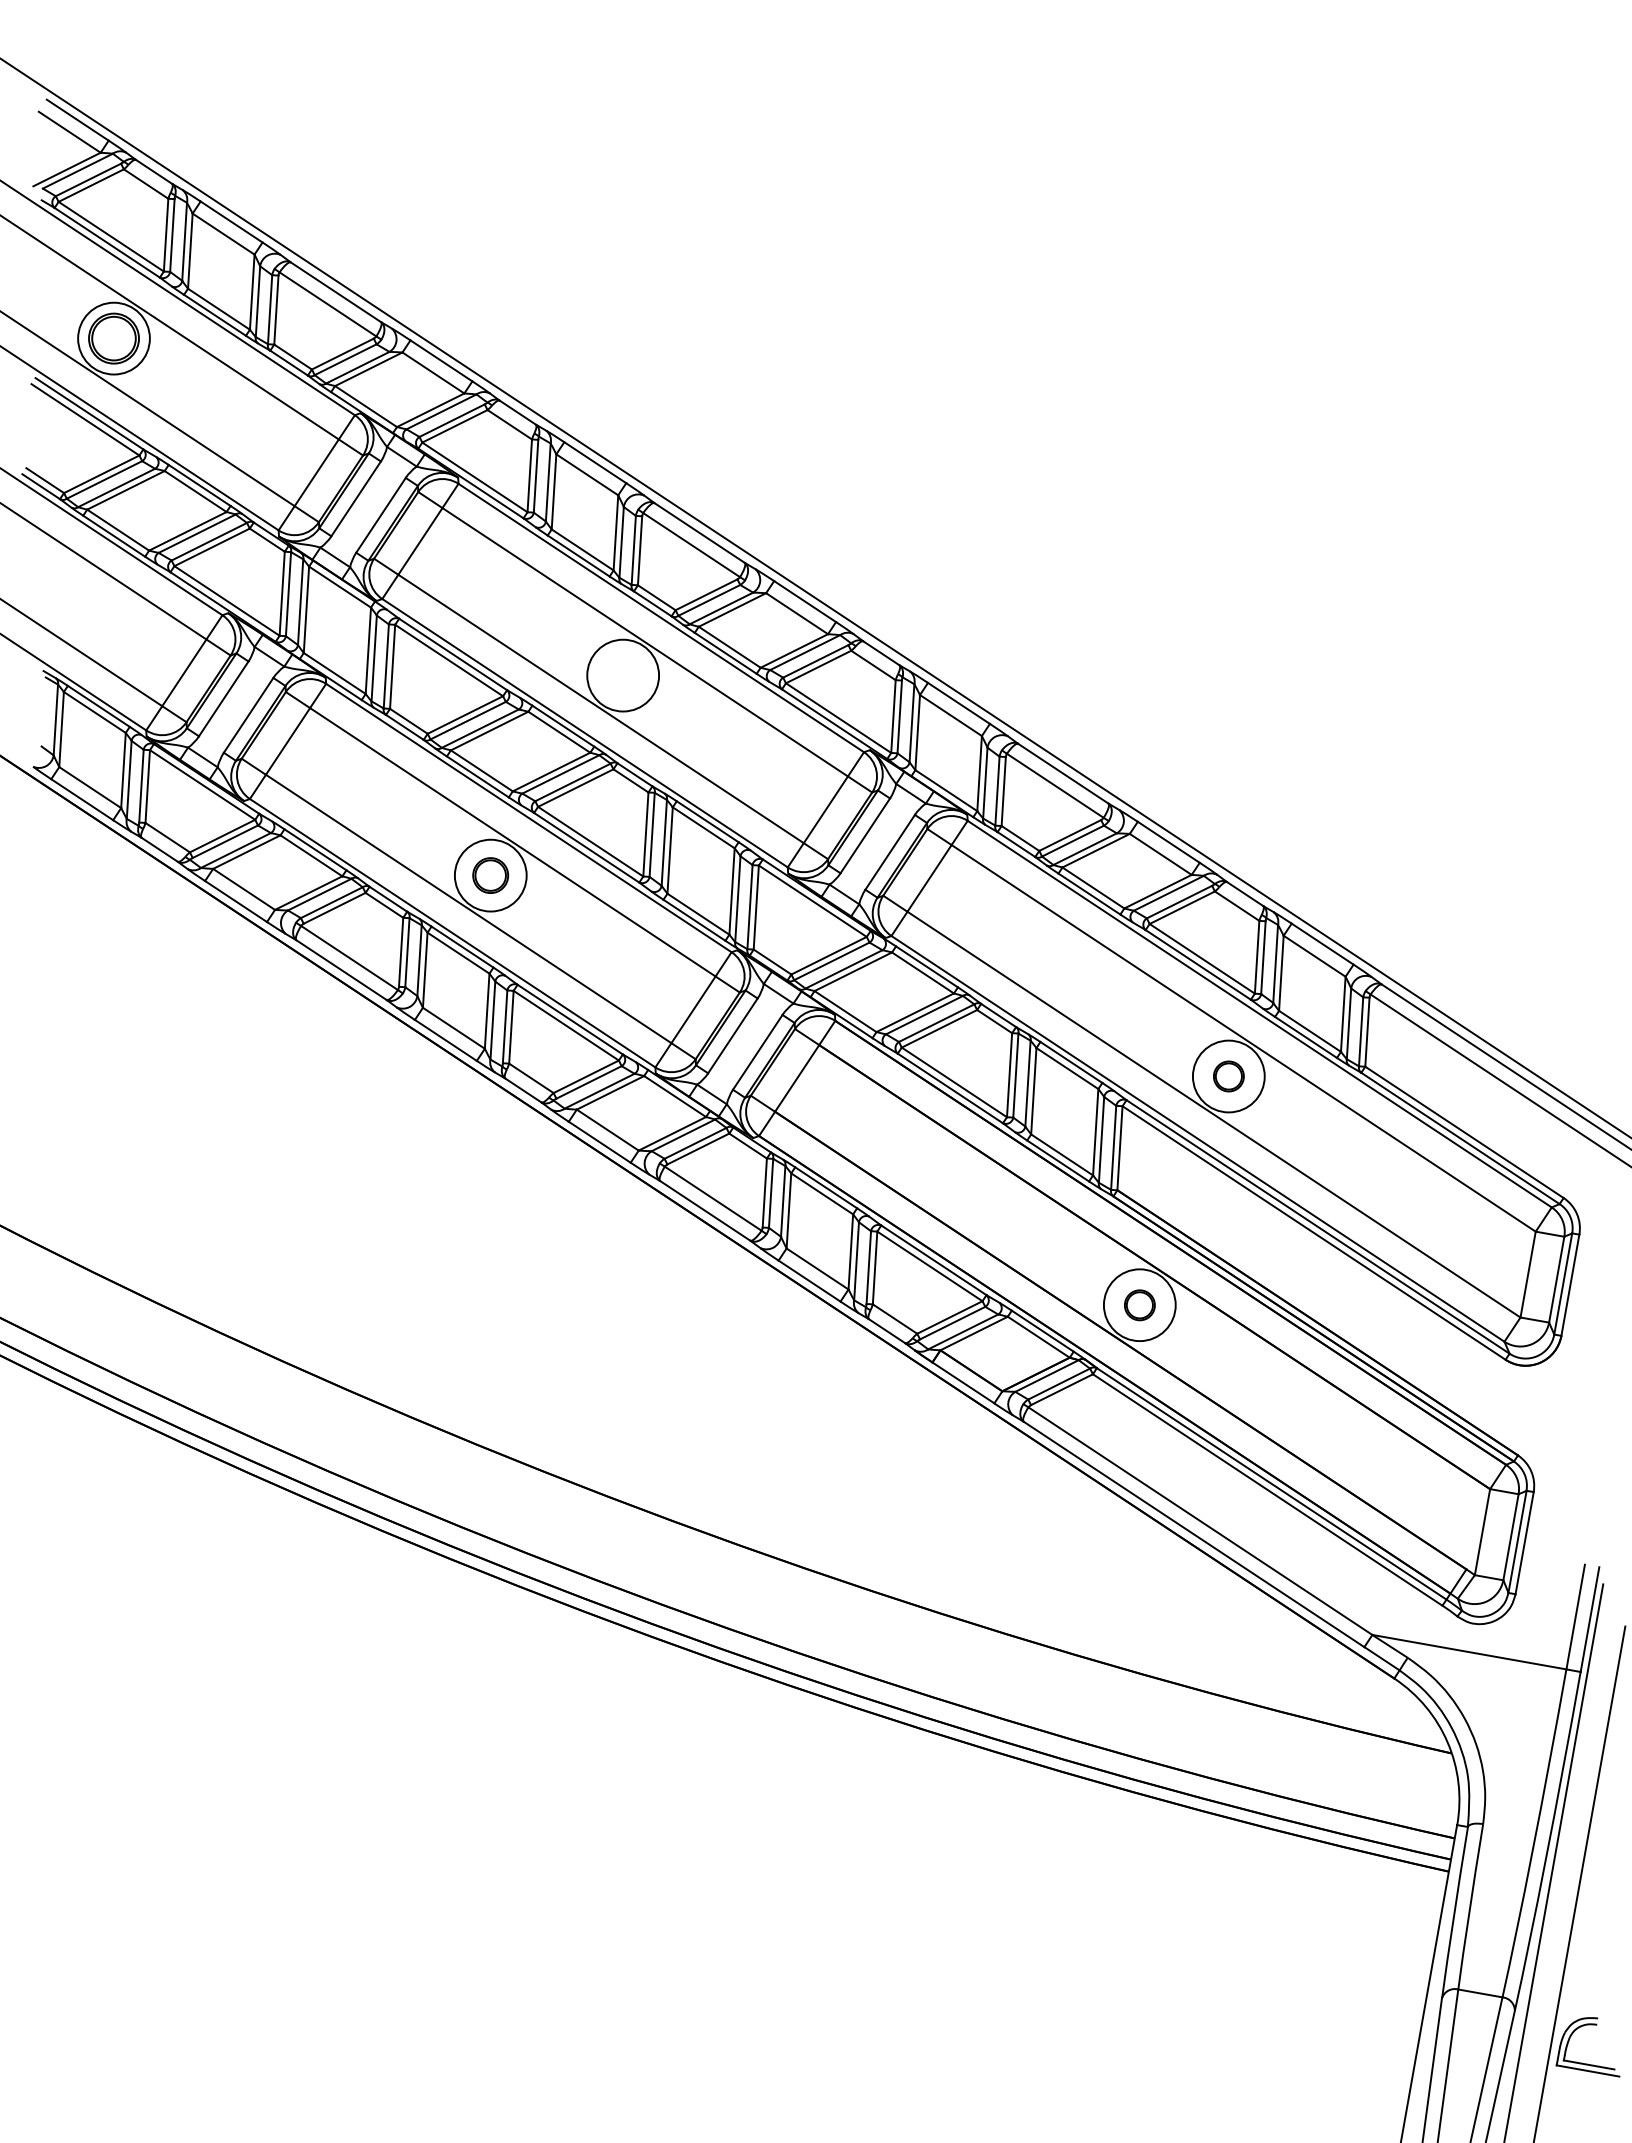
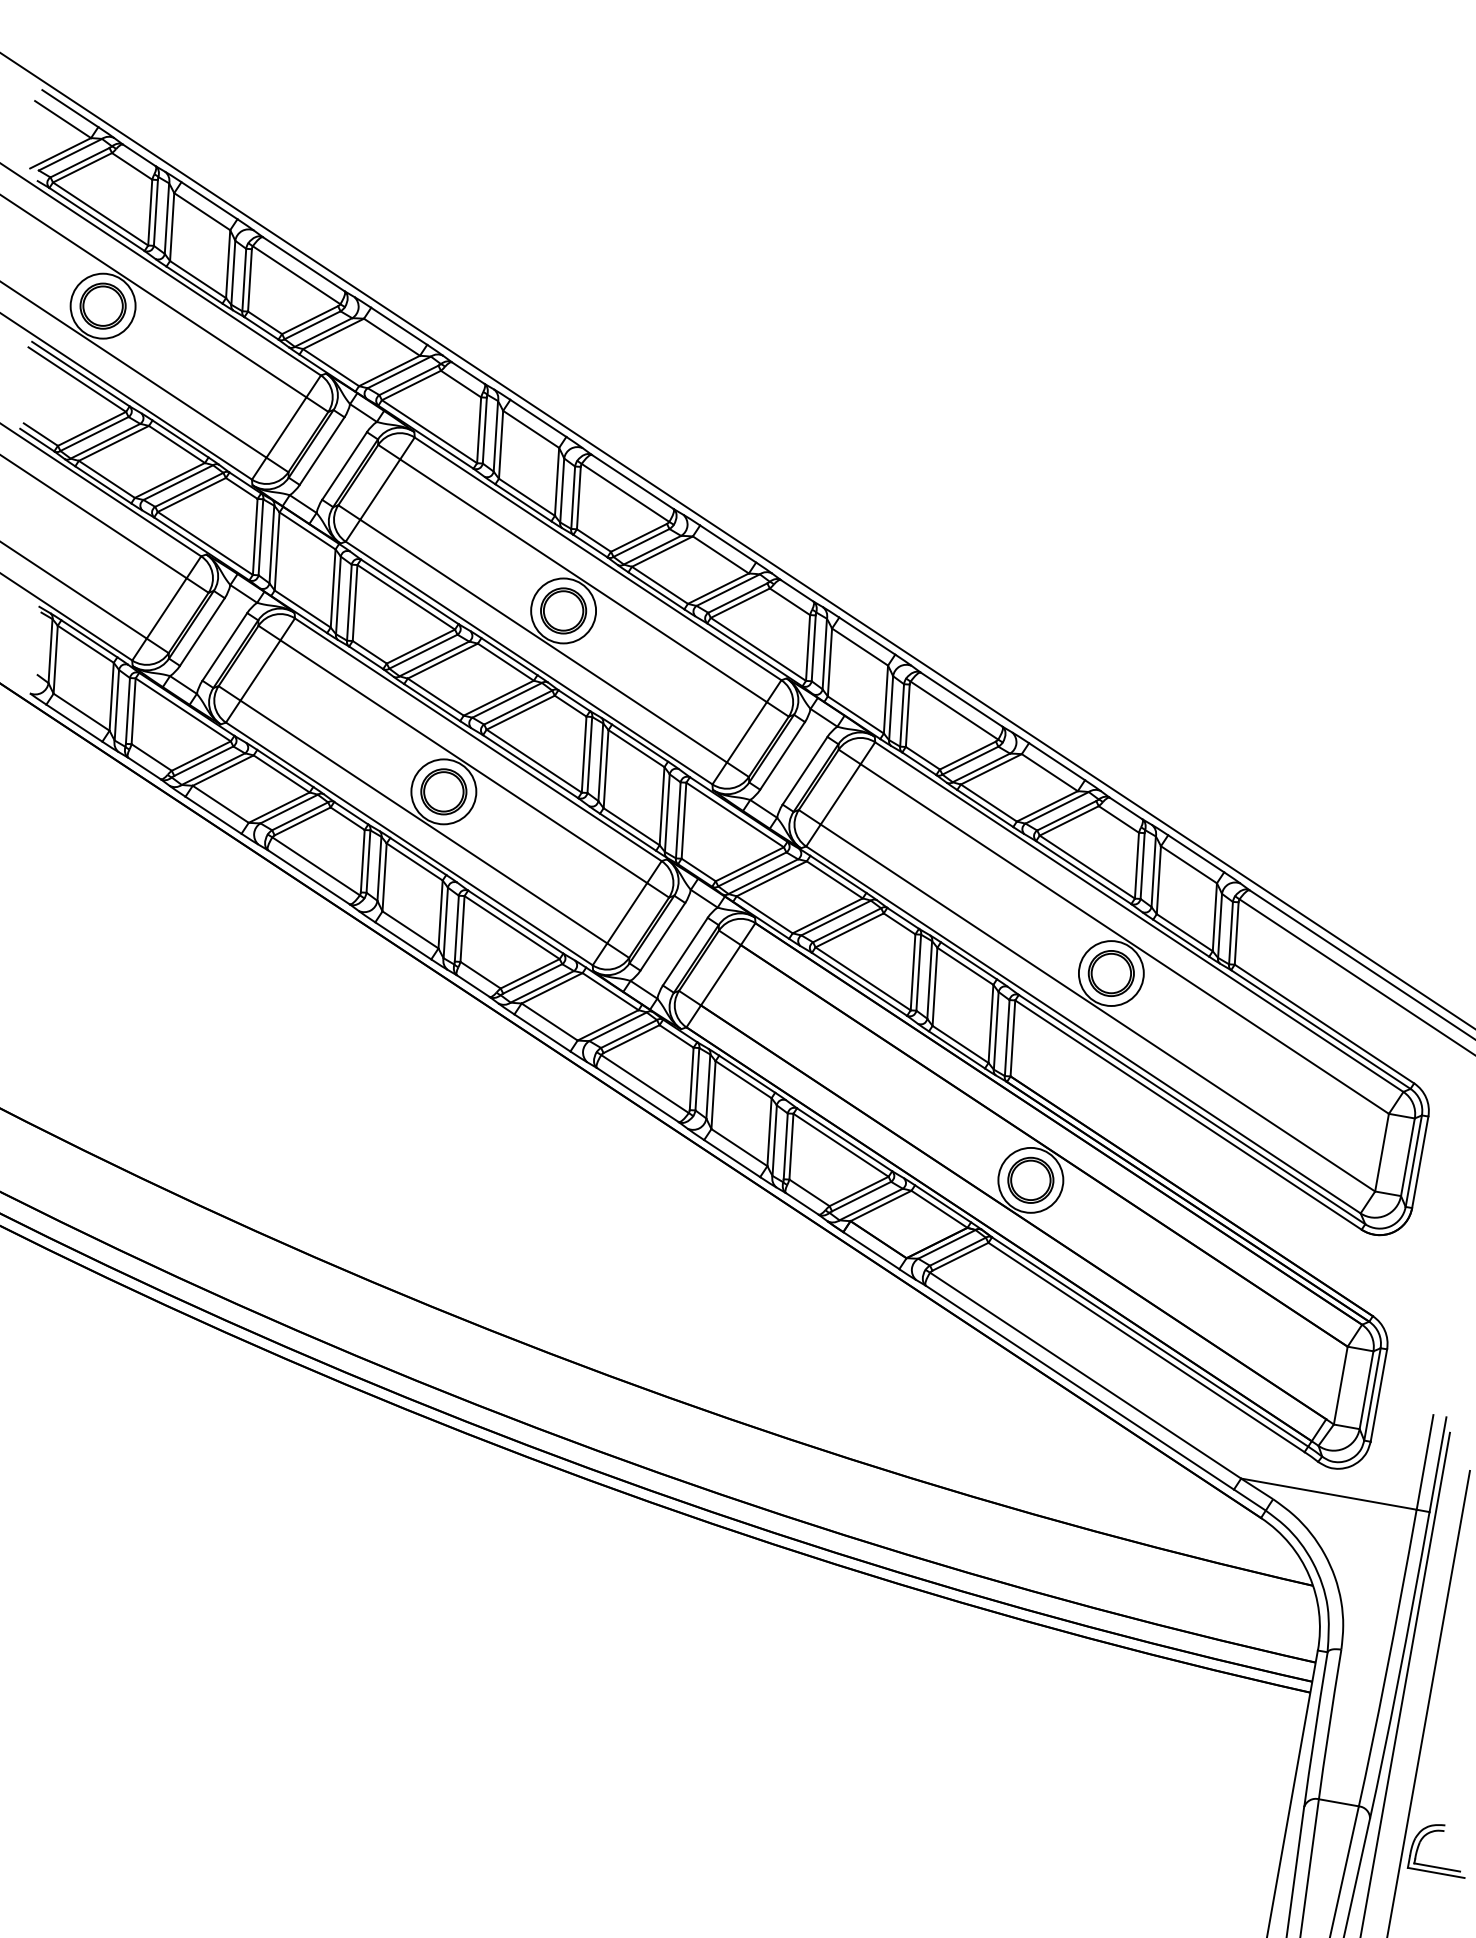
part: (622, 675) -> (562, 610), added
part: (490, 875) -> (443, 791), size x1.43
part: (1228, 1076) -> (1111, 973), size x1.67
part: (1139, 1305) -> (1030, 1180), size x1.67

